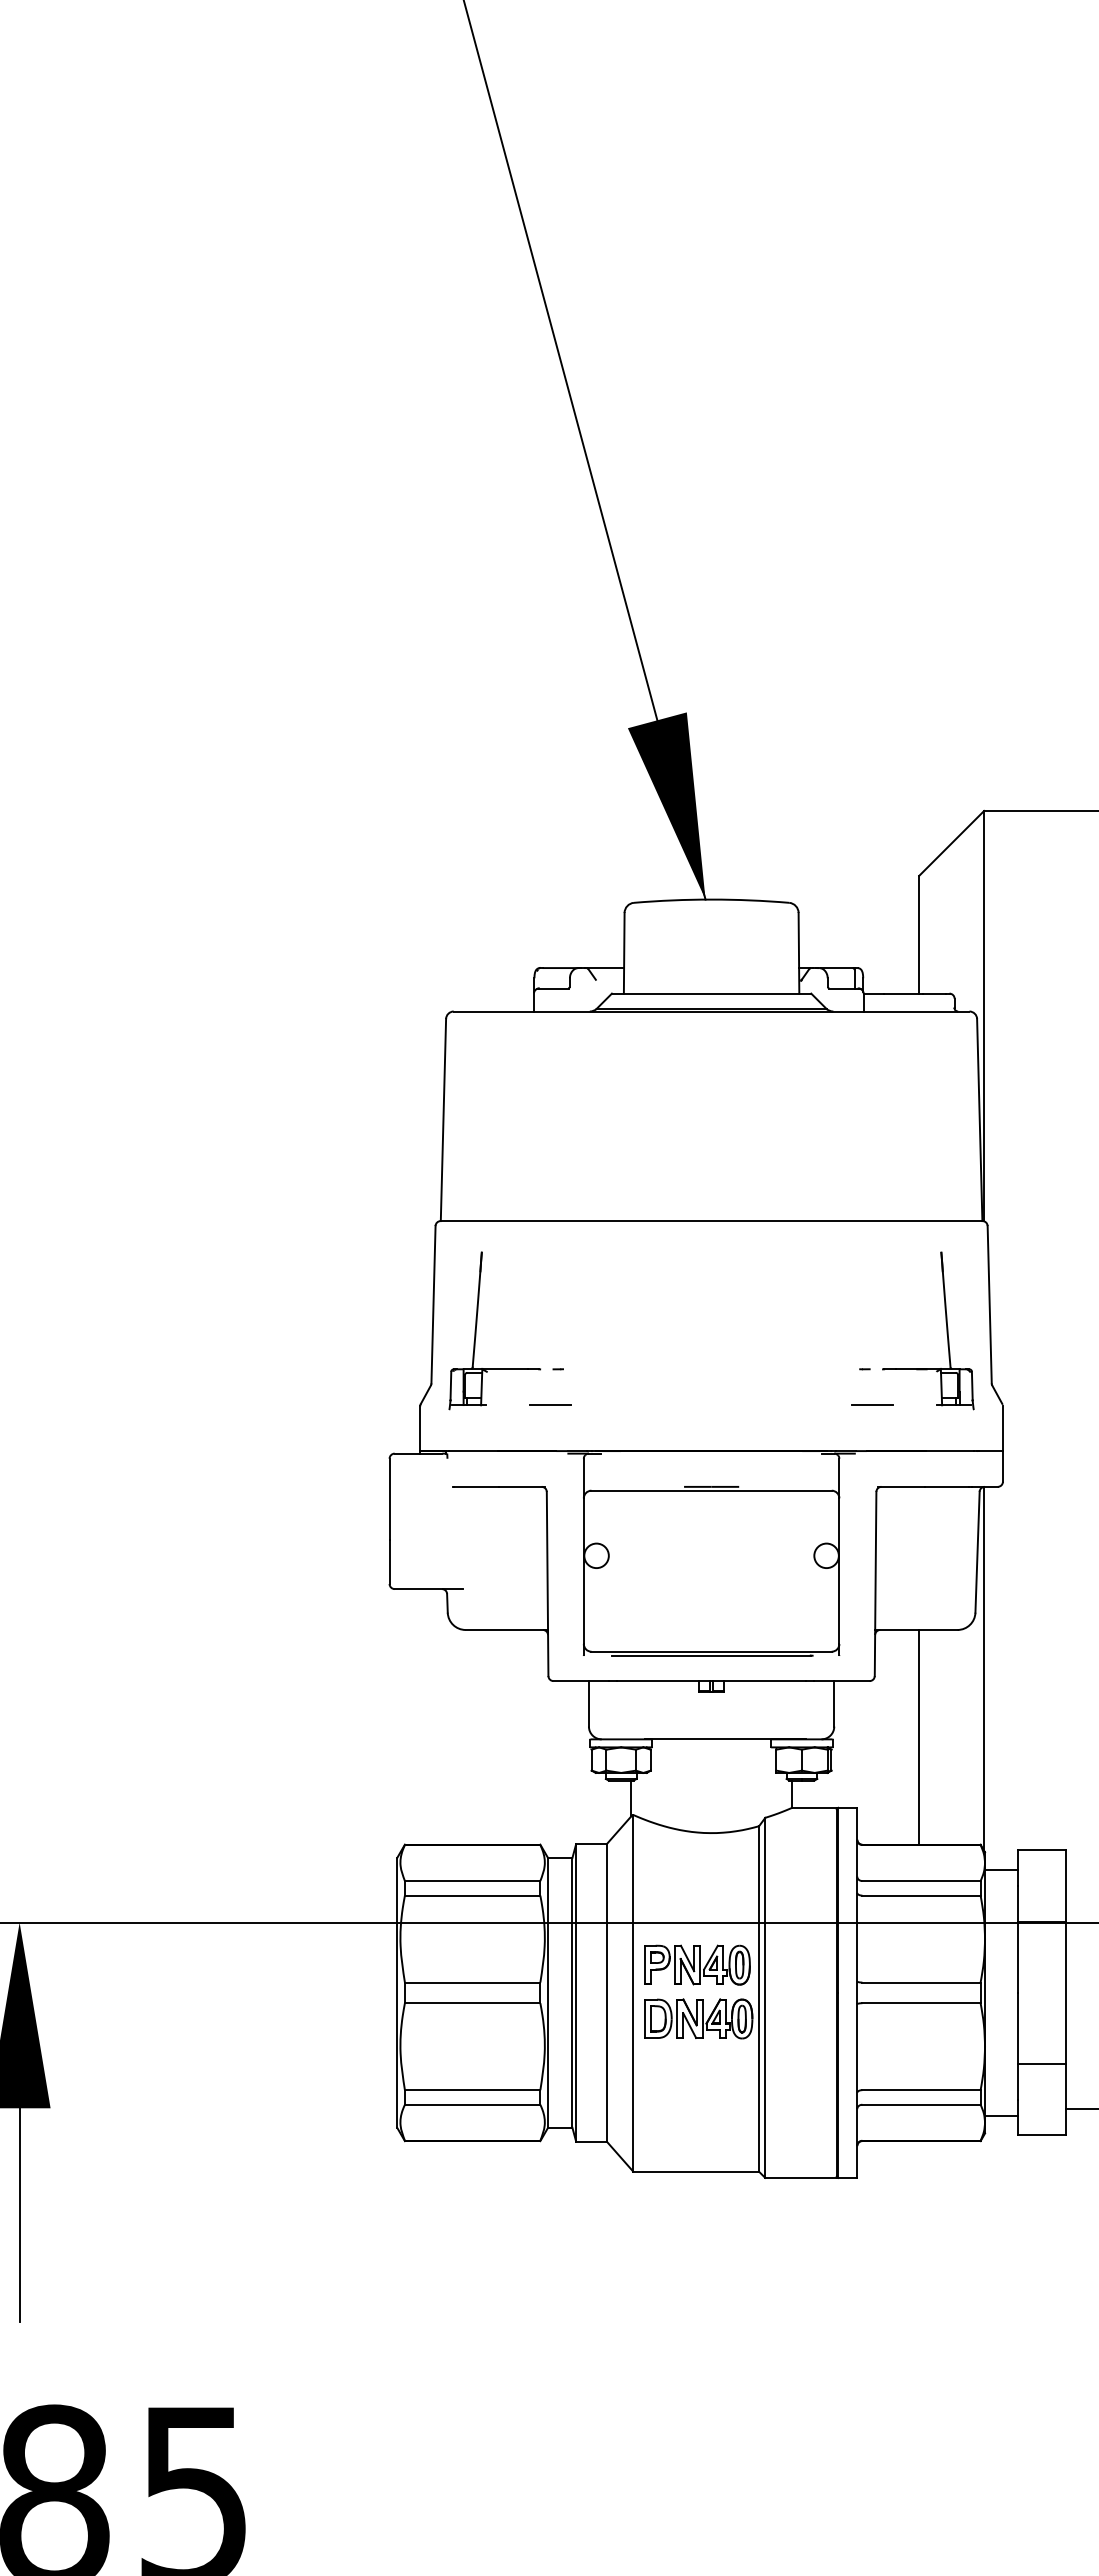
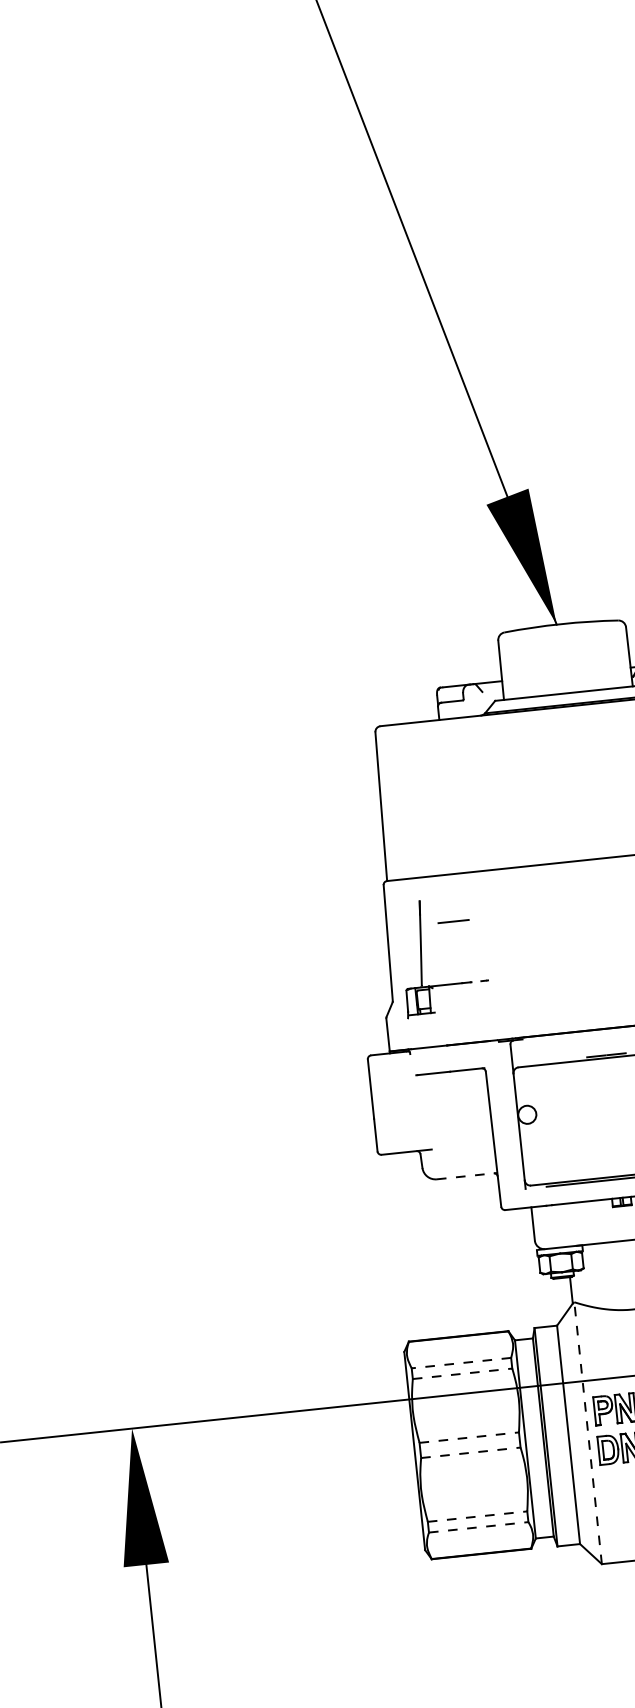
line: (550, 1404) -> (453, 921), moved
line: (507, 1629) -> (467, 1175), solid -> dashed
line: (472, 1881) -> (461, 1363), solid -> dashed
line: (472, 1895) -> (462, 1373), solid -> dashed
line: (472, 1982) -> (469, 1437), solid -> dashed
line: (633, 1992) -> (588, 1432), solid -> dashed
line: (472, 2003) -> (470, 1453), solid -> dashed
line: (472, 2090) -> (477, 1516), solid -> dashed
line: (472, 2104) -> (478, 1527), solid -> dashed

